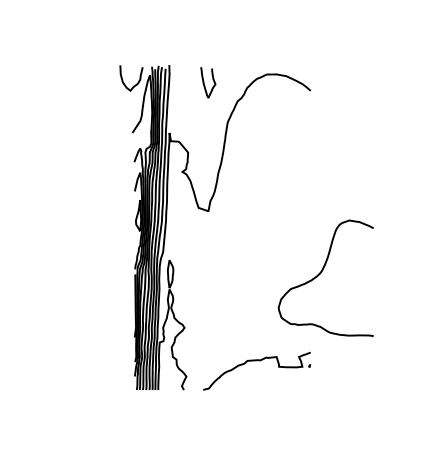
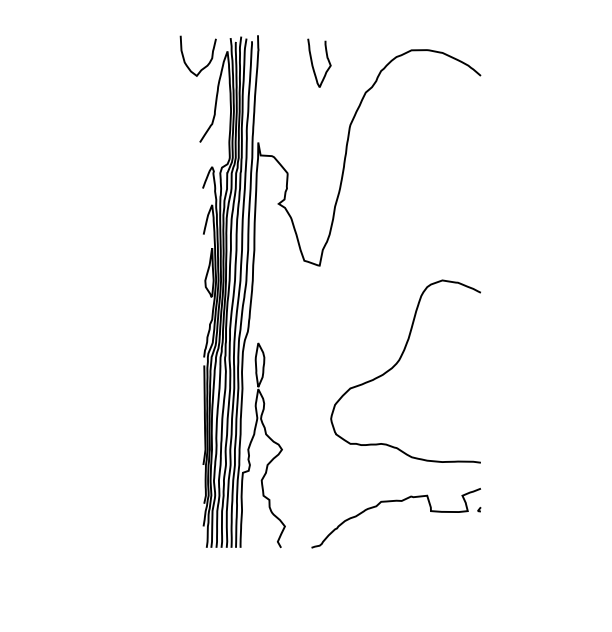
curve: (321, 273) -> (398, 364), moved

